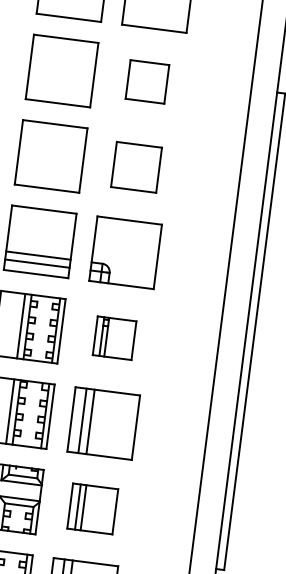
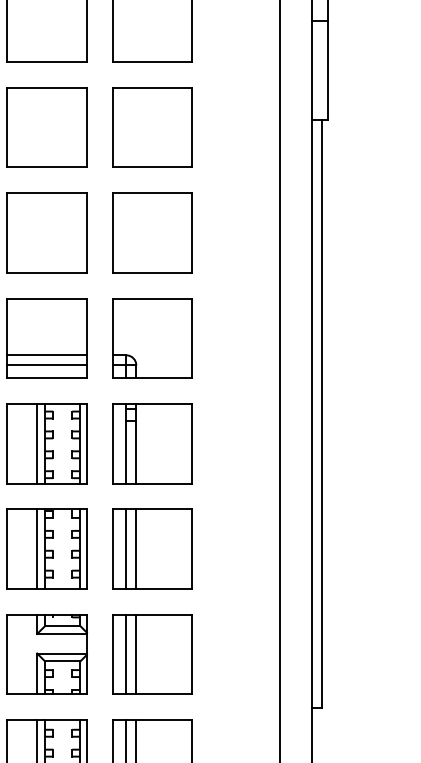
part: (147, 81) -> (152, 127), size x1.67
part: (136, 166) -> (152, 232), size x1.43
part: (114, 337) -> (152, 443), size x1.67
part: (92, 508) -> (152, 654), size x1.43

